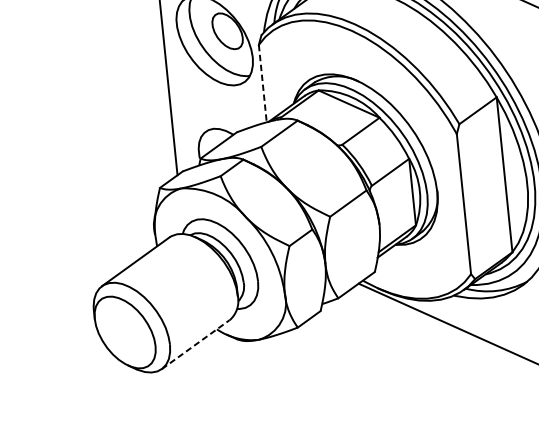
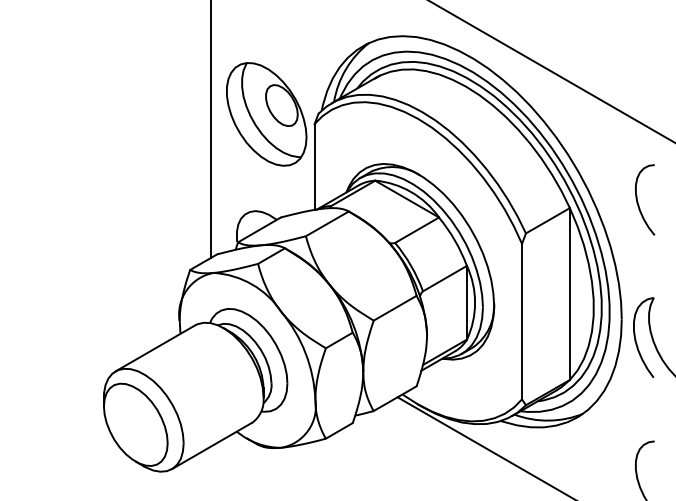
line: (262, 84) -> (314, 167), dashed -> solid
line: (196, 344) -> (212, 445), dashed -> solid

